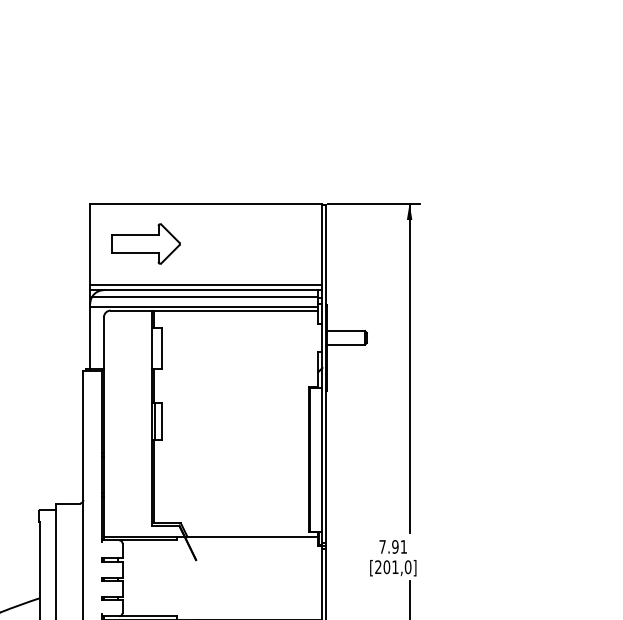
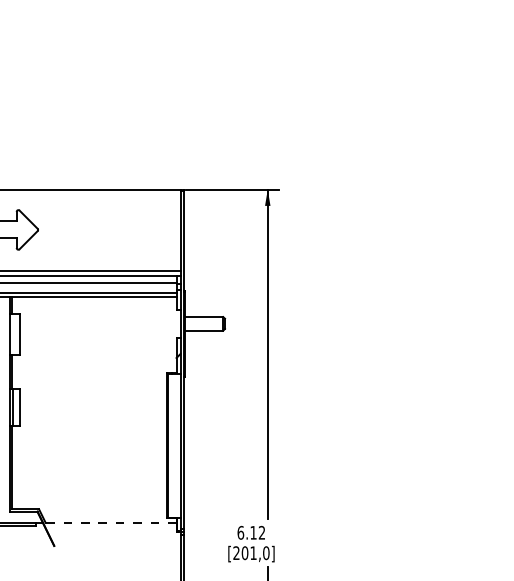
line: (251, 537) -> (109, 523), solid -> dashed
text: (392, 546) -> (250, 532), 7.91 -> 6.12

